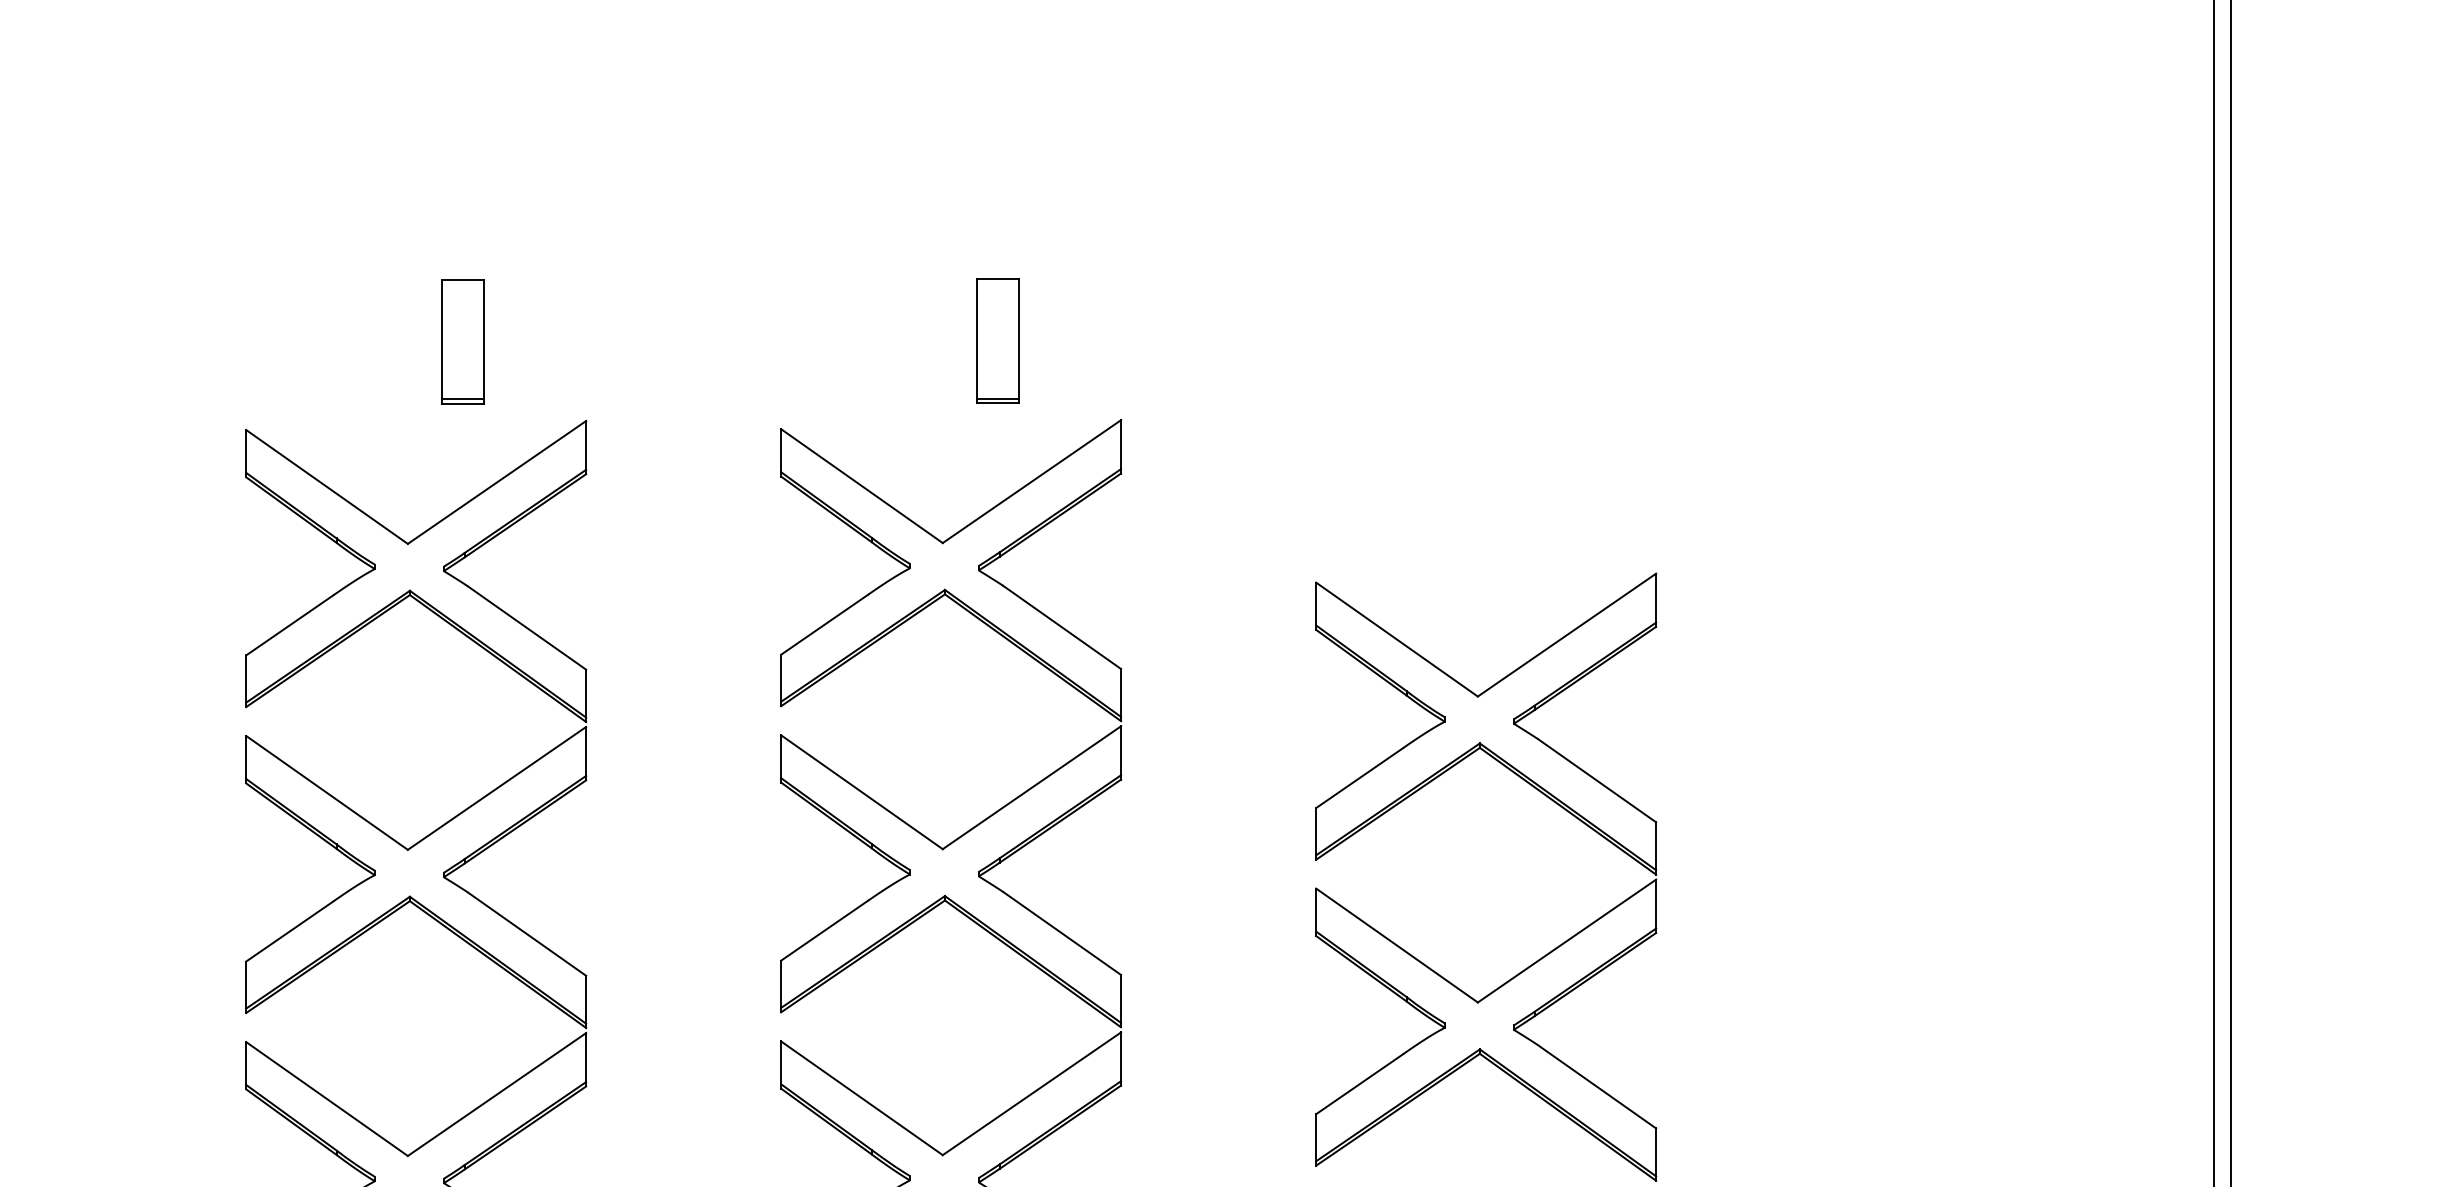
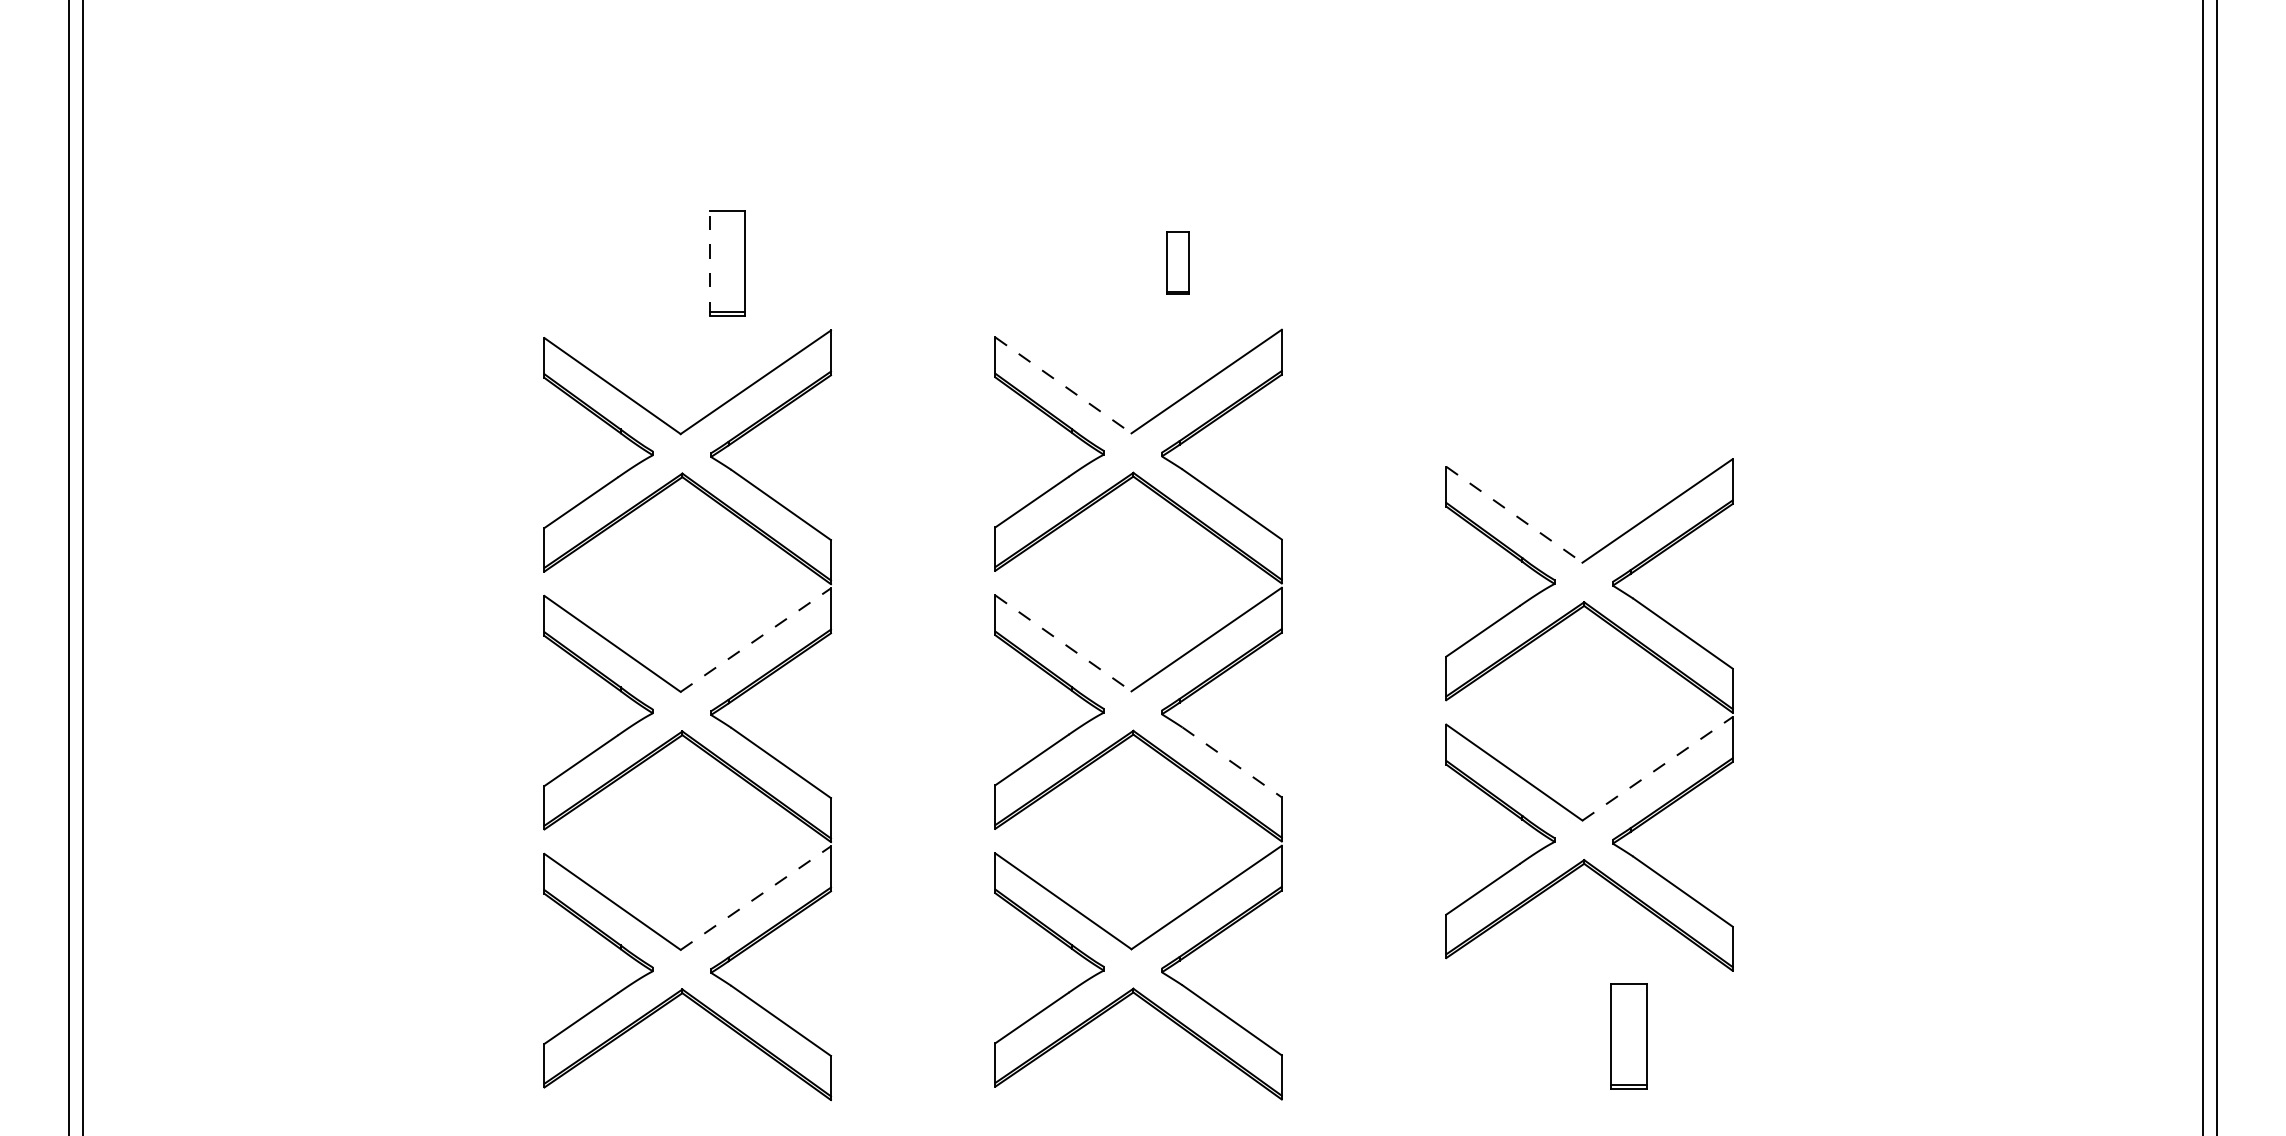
part: (997, 340) -> (1177, 262), size x0.6
line: (442, 341) -> (709, 263), solid -> dashed
line: (862, 486) -> (1063, 385), solid -> dashed
line: (1397, 640) -> (1514, 515), solid -> dashed
line: (497, 787) -> (756, 639), solid -> dashed
line: (862, 792) -> (1063, 643), solid -> dashed
line: (1062, 933) -> (1232, 762), solid -> dashed
line: (1568, 940) -> (1658, 768), solid -> dashed
line: (497, 1093) -> (756, 897), solid -> dashed

